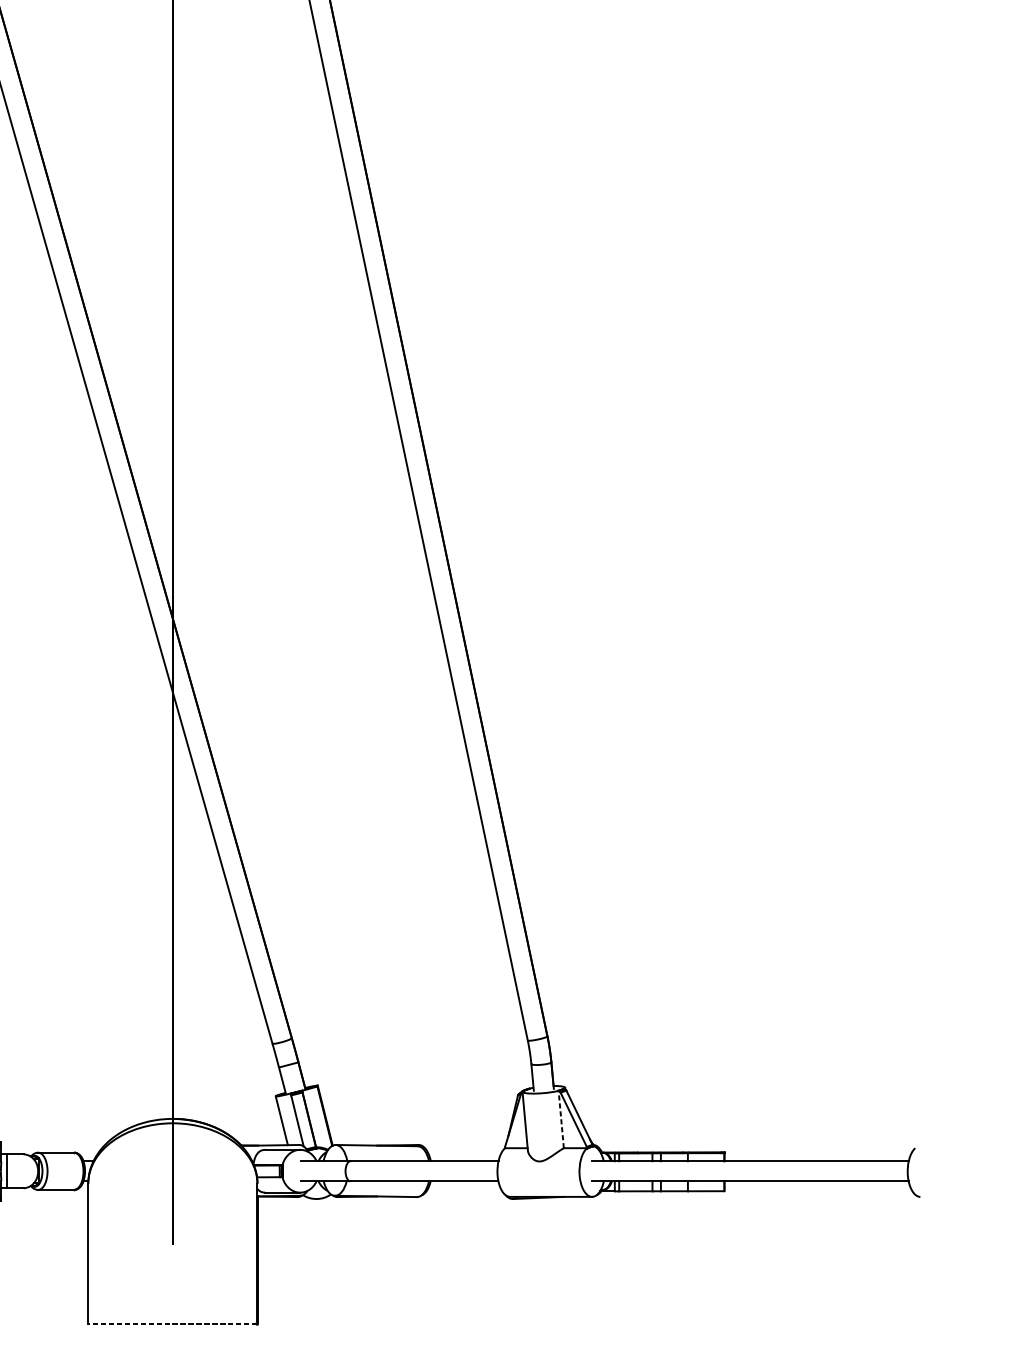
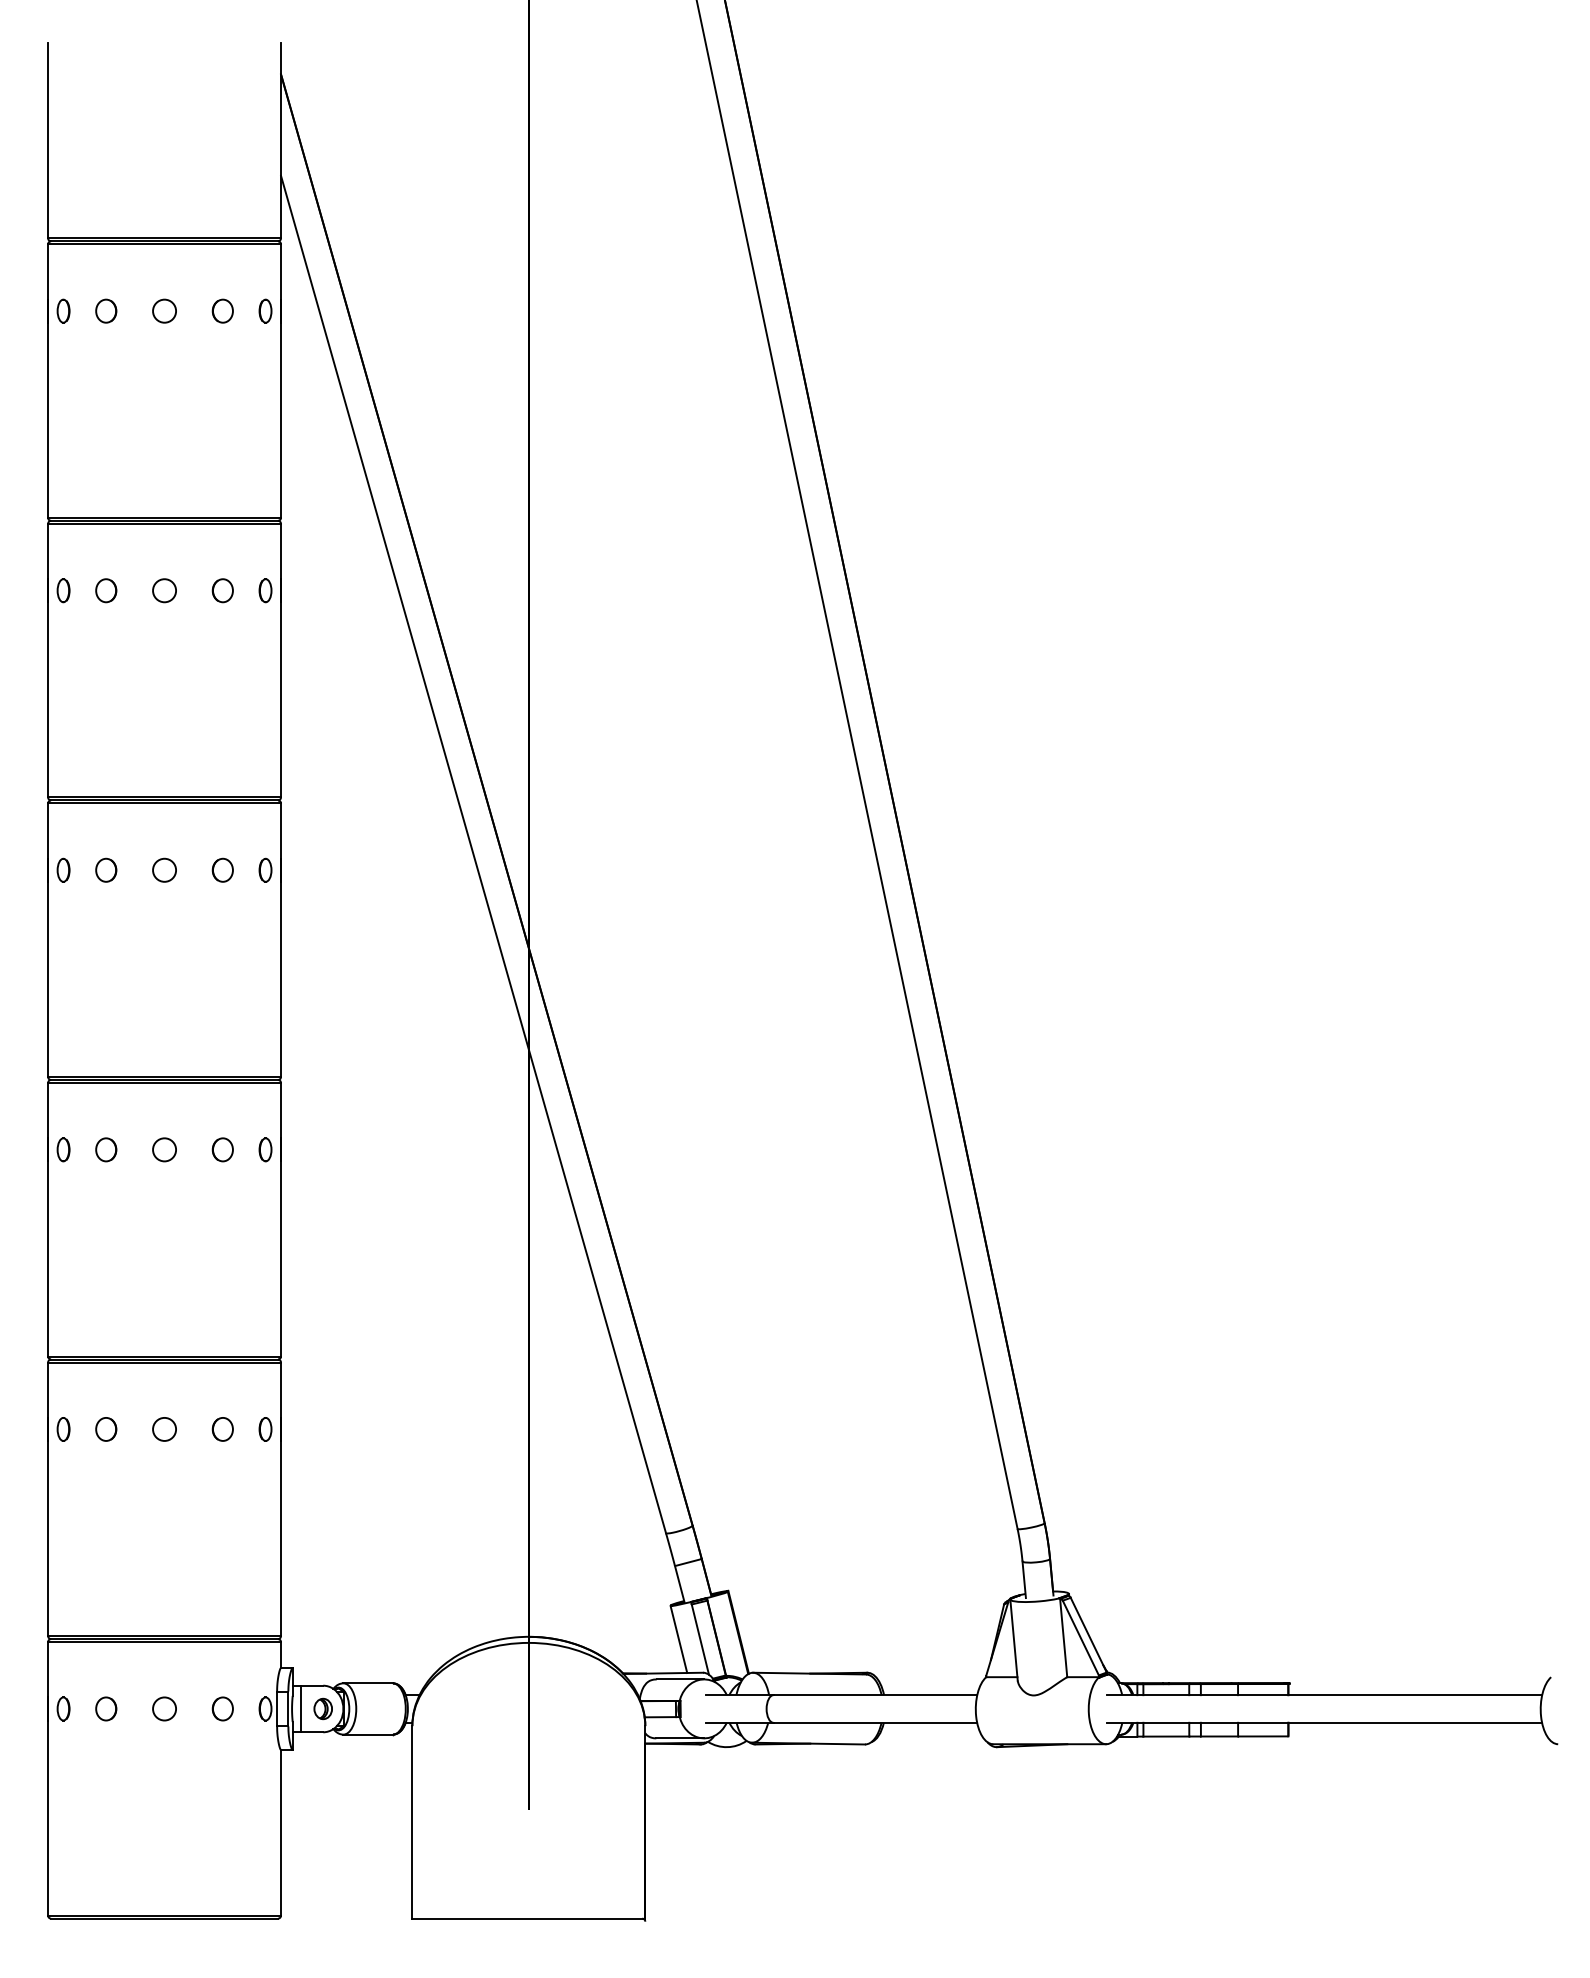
line: (561, 1119) -> (1063, 1637), dashed -> solid
part: (23, 1170) -> (322, 1708), added
line: (172, 1323) -> (528, 1918), dashed -> solid

